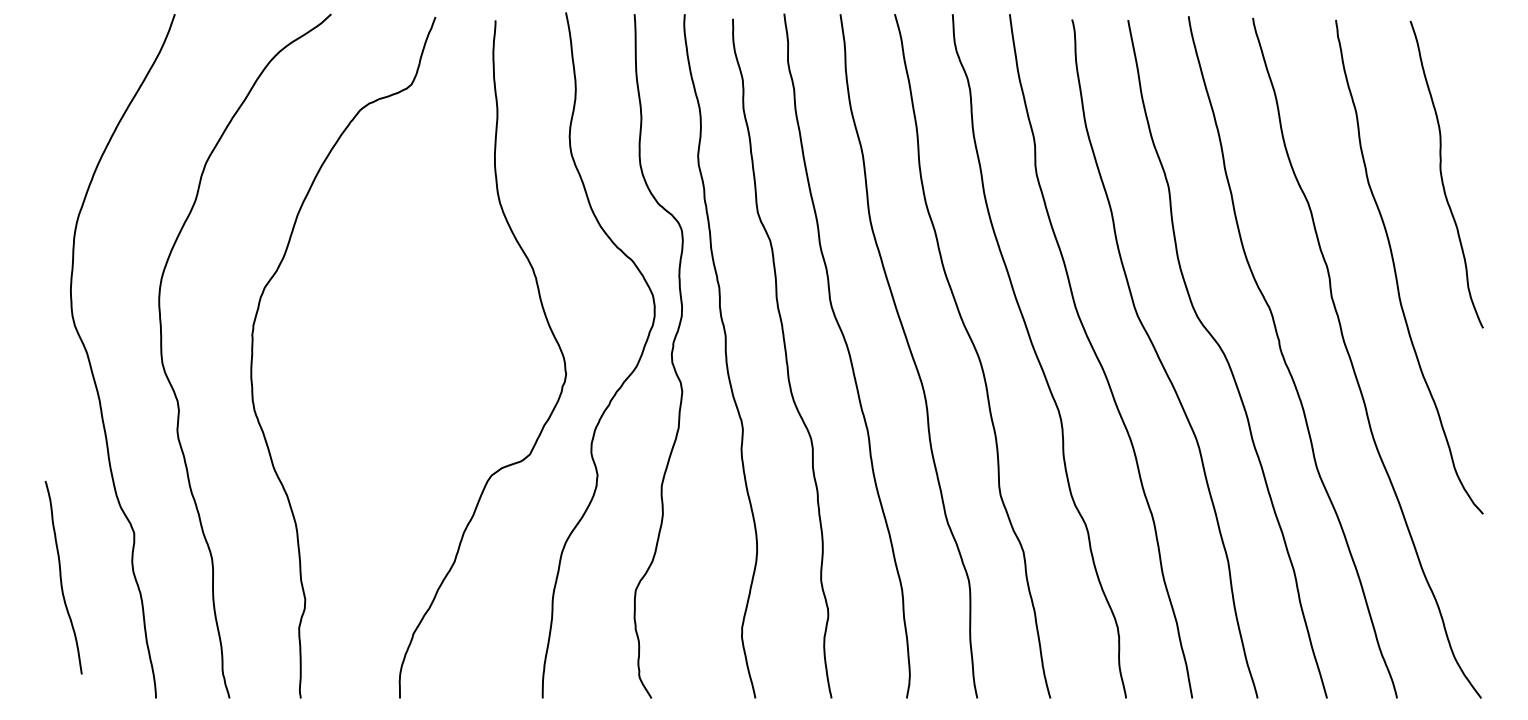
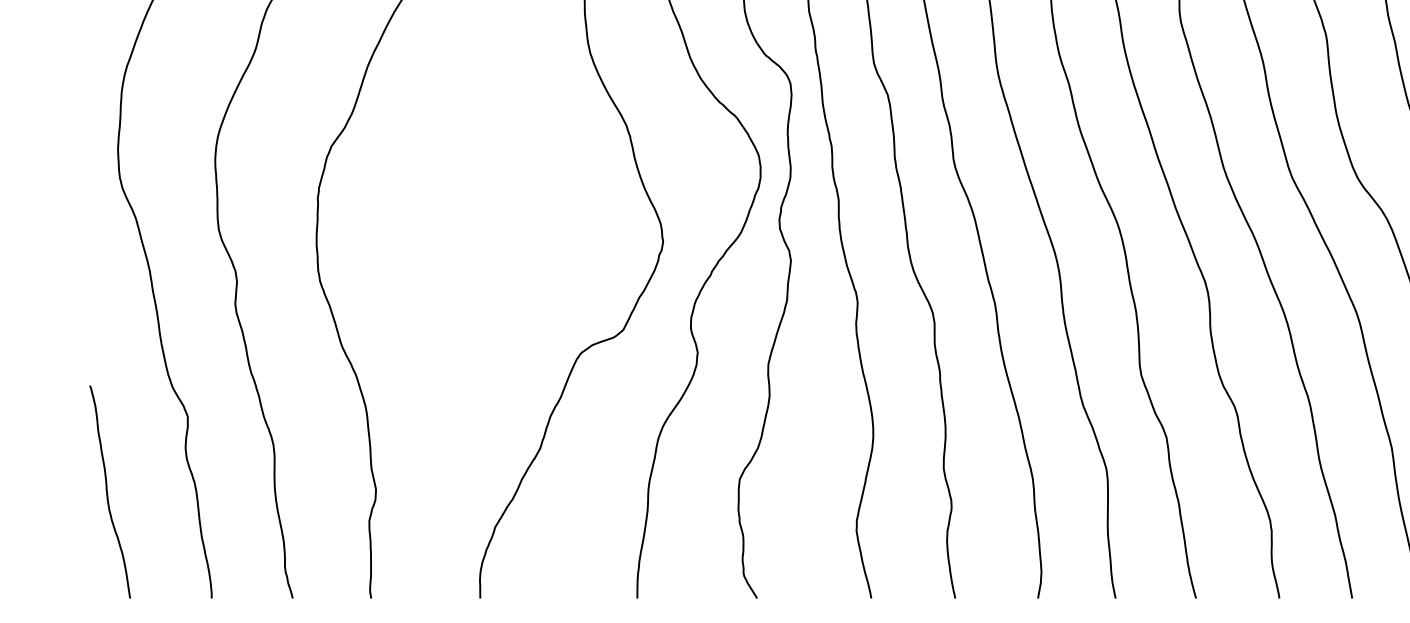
curve: (61, 577) -> (107, 491), moved

